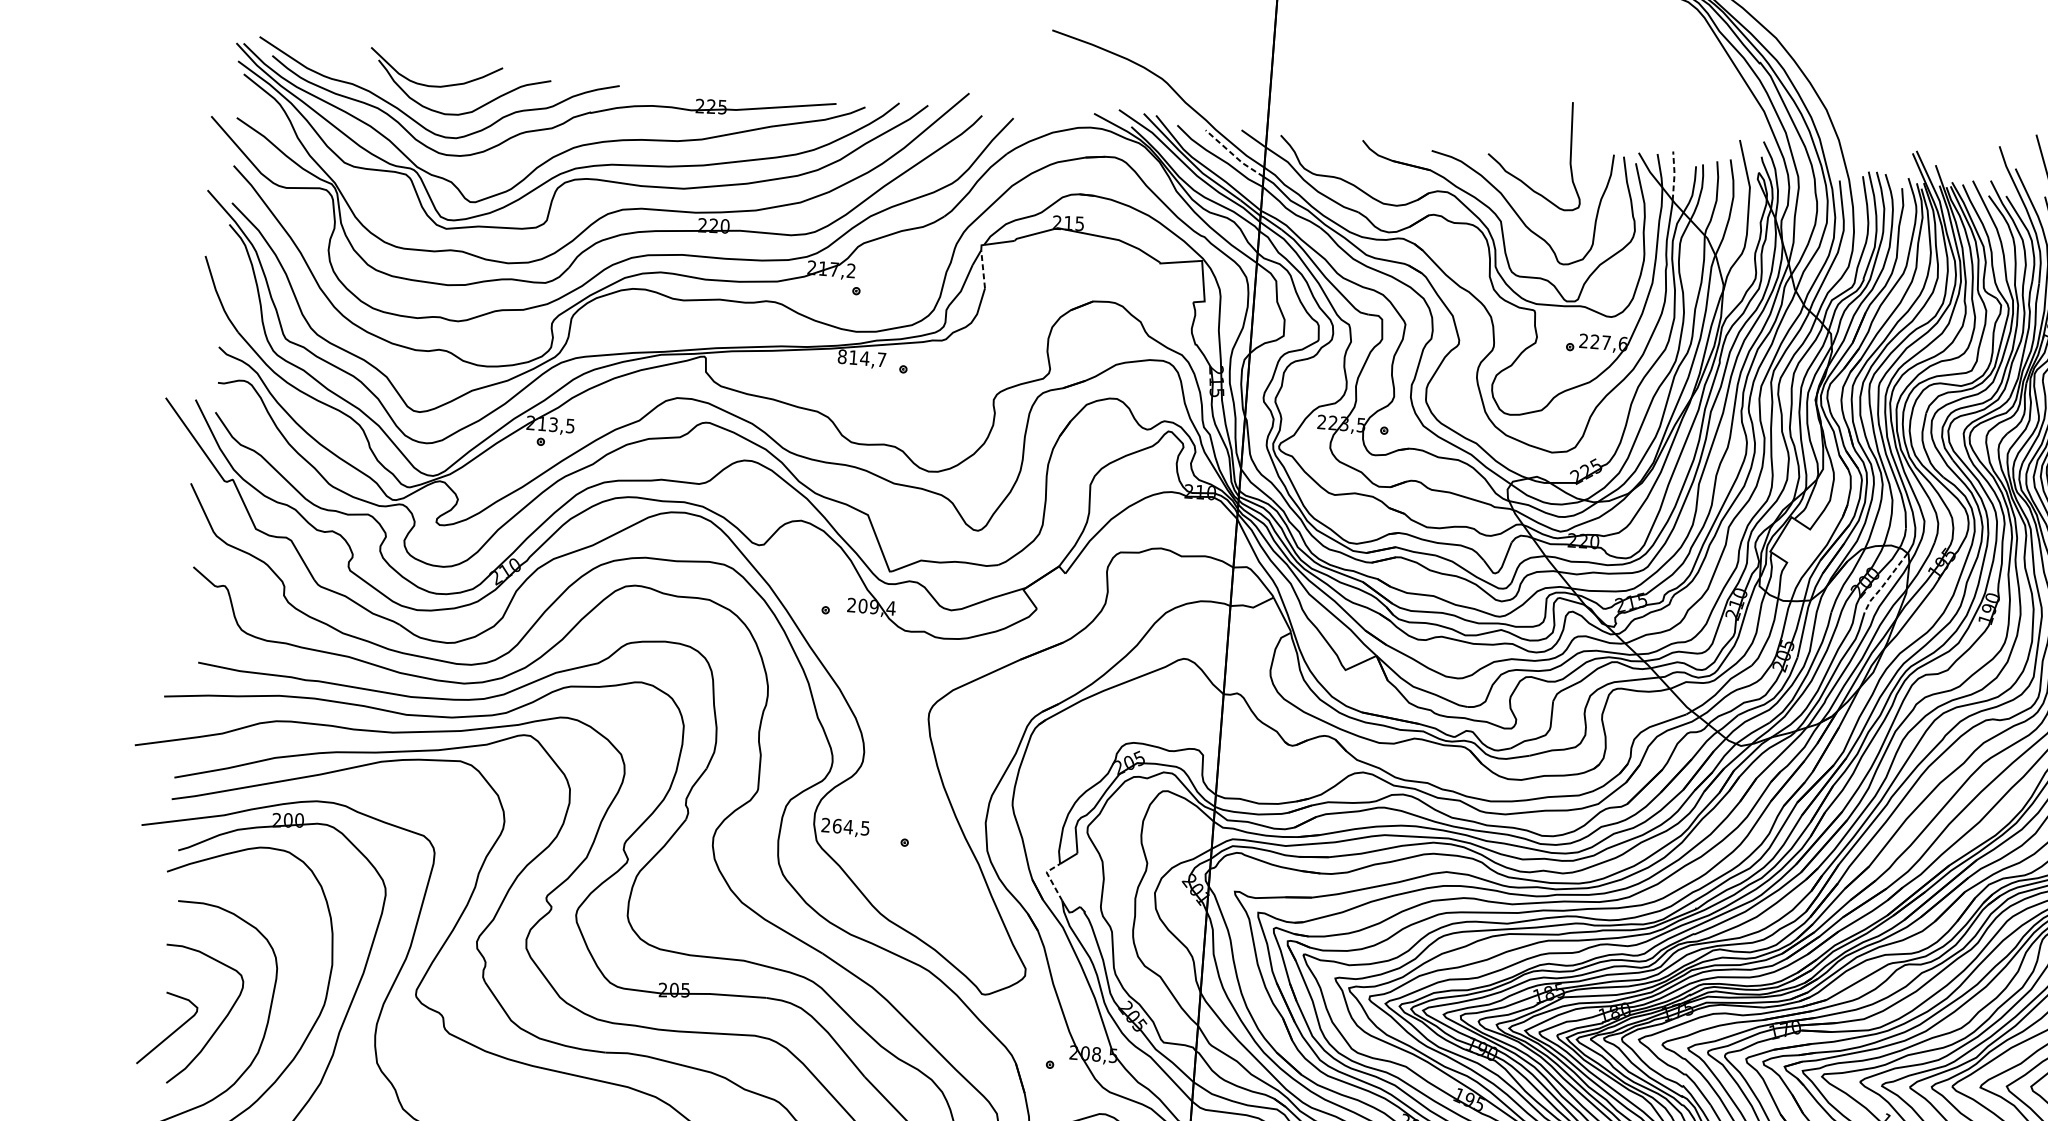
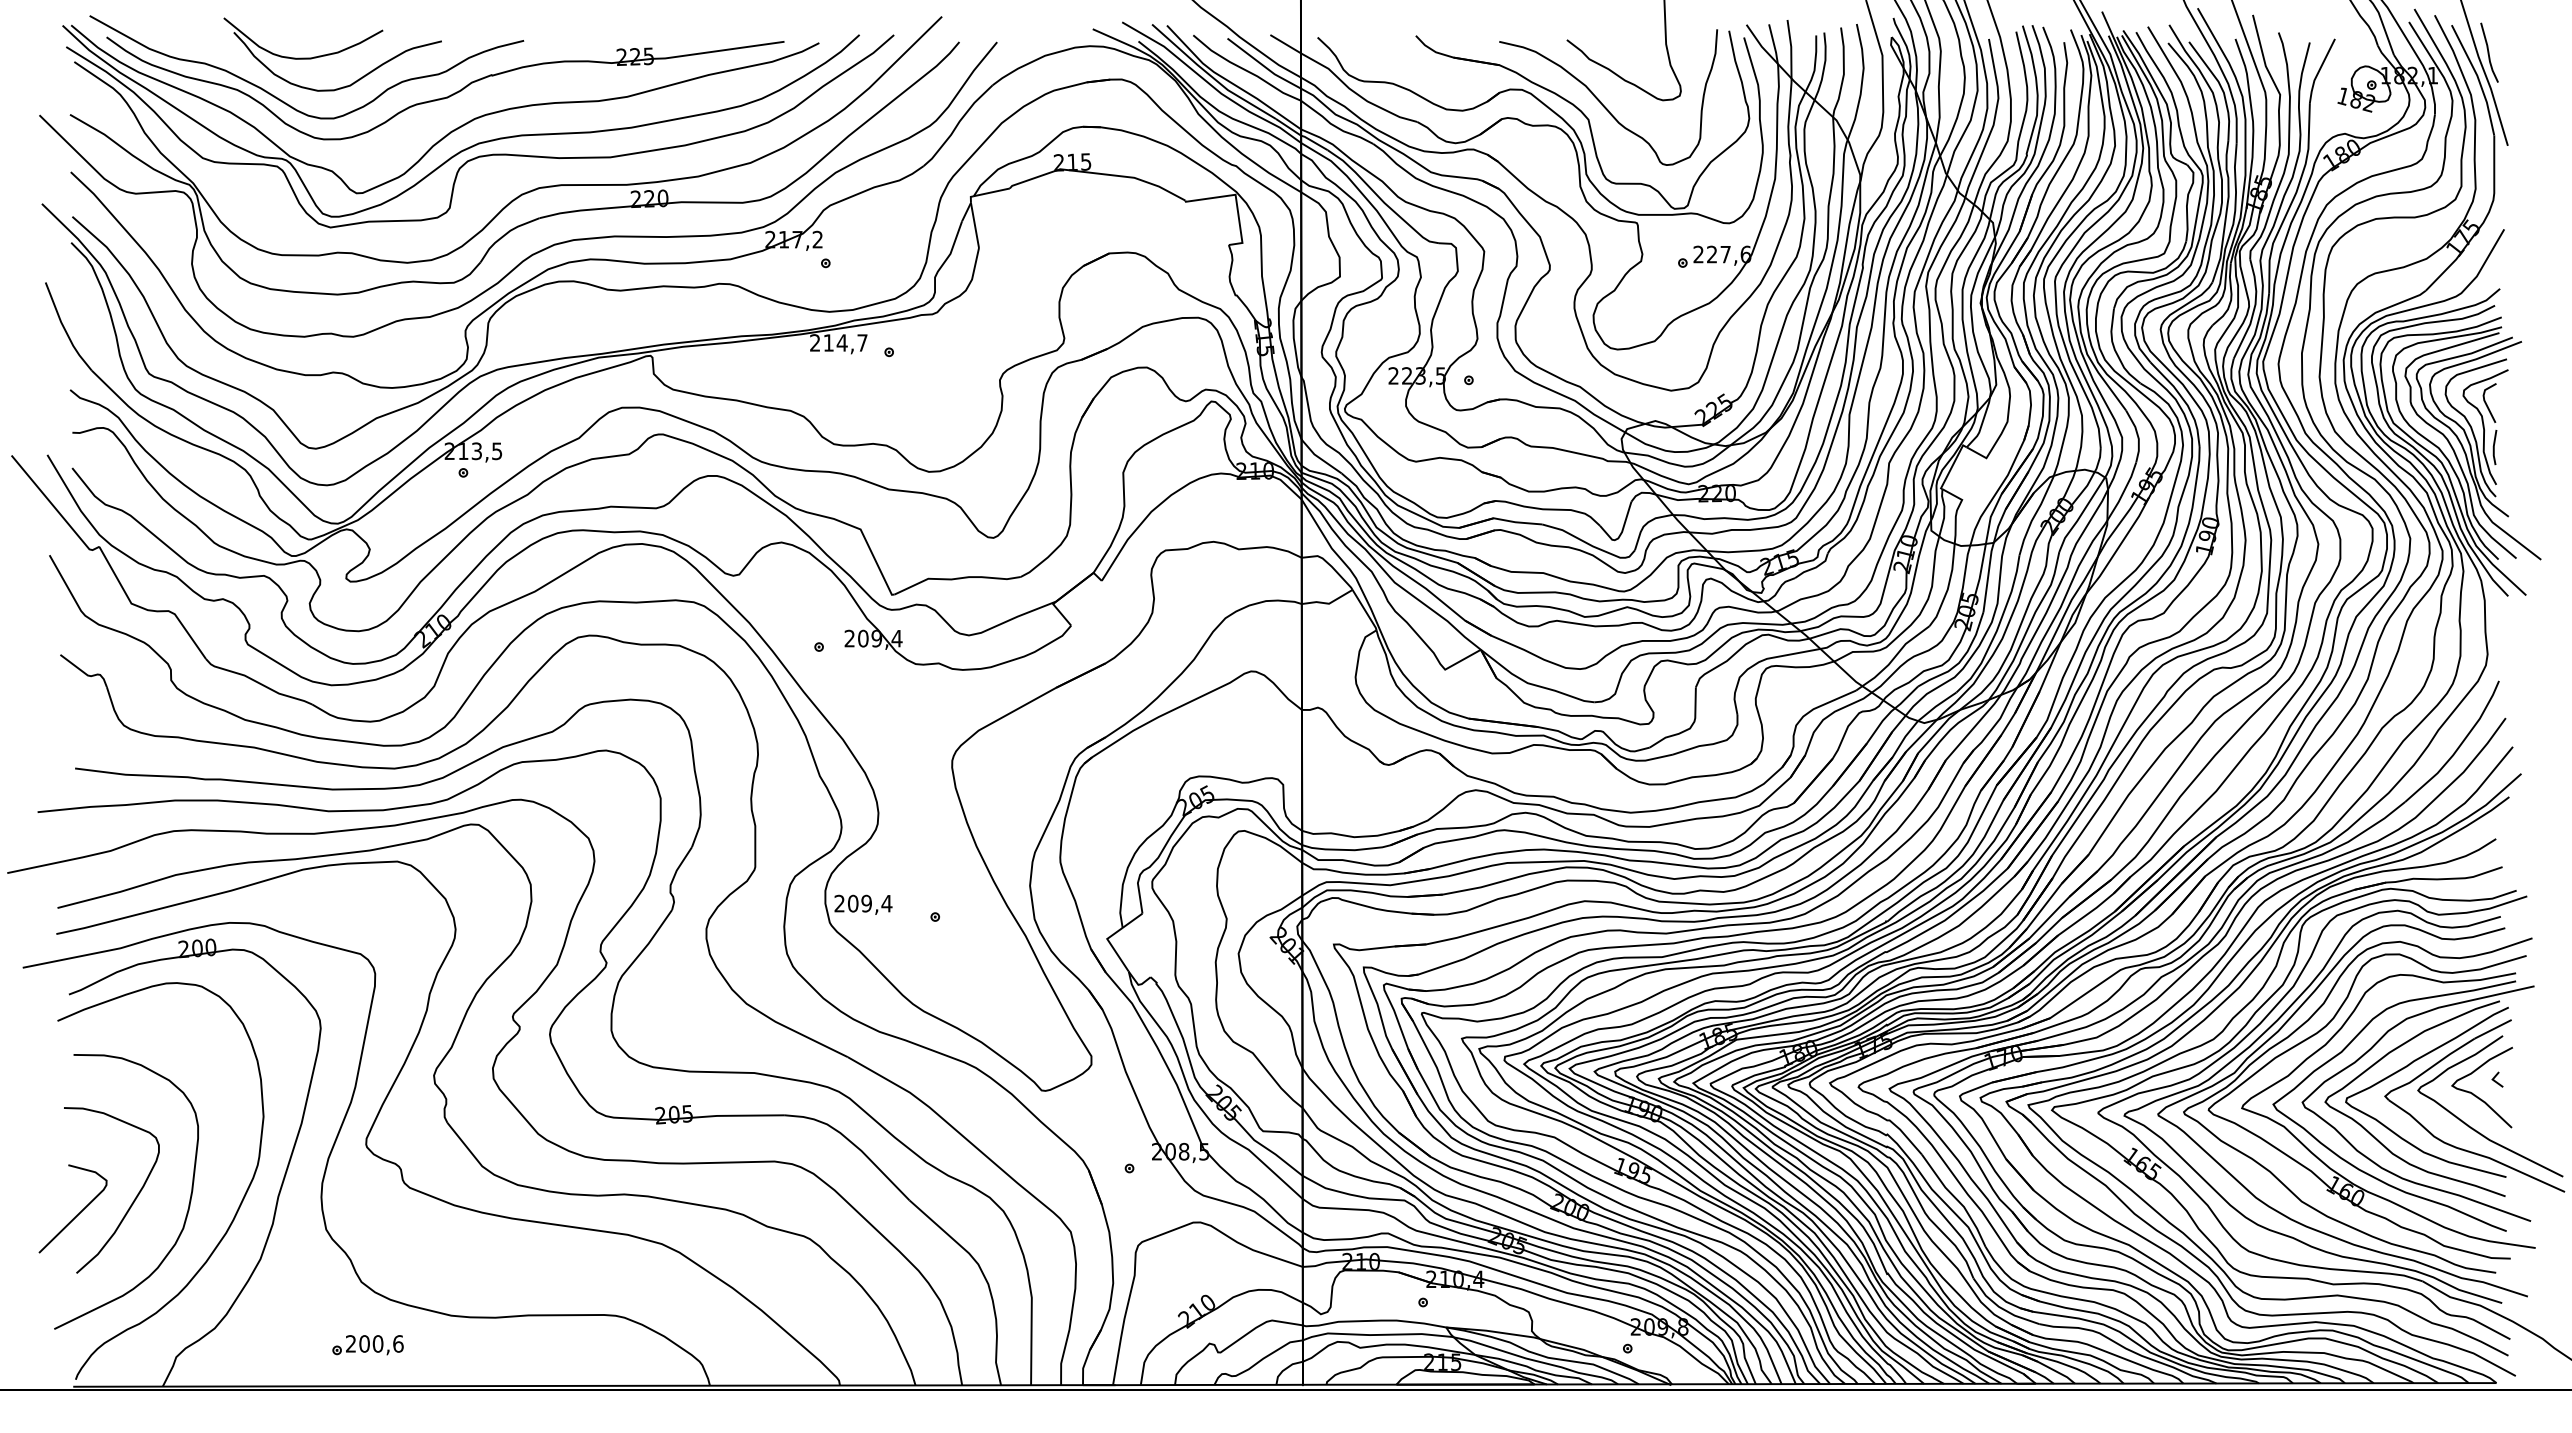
line: (1233, 155) -> (1262, 65), dashed -> solid
line: (1674, 174) -> (1791, 47), dashed -> solid
line: (983, 269) -> (975, 225), dashed -> solid
text: (842, 356) -> (815, 342), 814,7 -> 214,7
line: (1884, 583) -> (2080, 515), dashed -> solid
text: (851, 827) -> (870, 903), 264,5 -> 209,4
line: (1051, 879) -> (1113, 947), dashed -> solid

